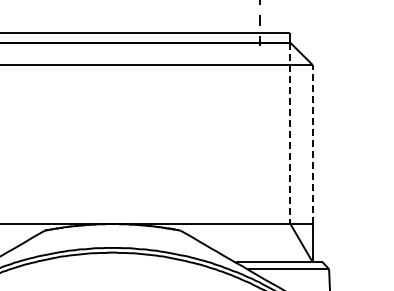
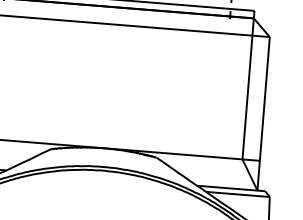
line: (290, 133) -> (248, 88), dashed -> solid
line: (312, 144) -> (264, 98), dashed -> solid

